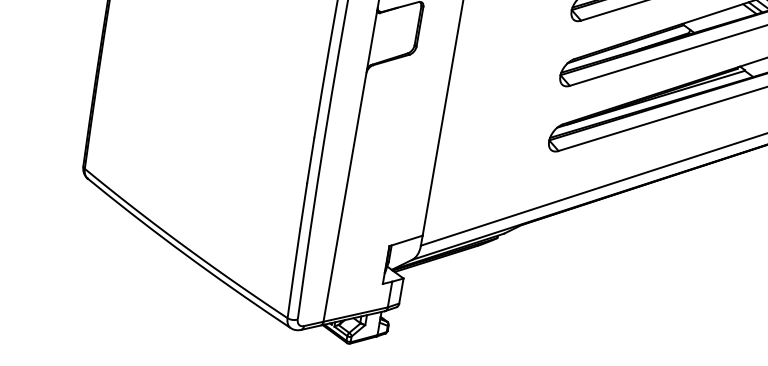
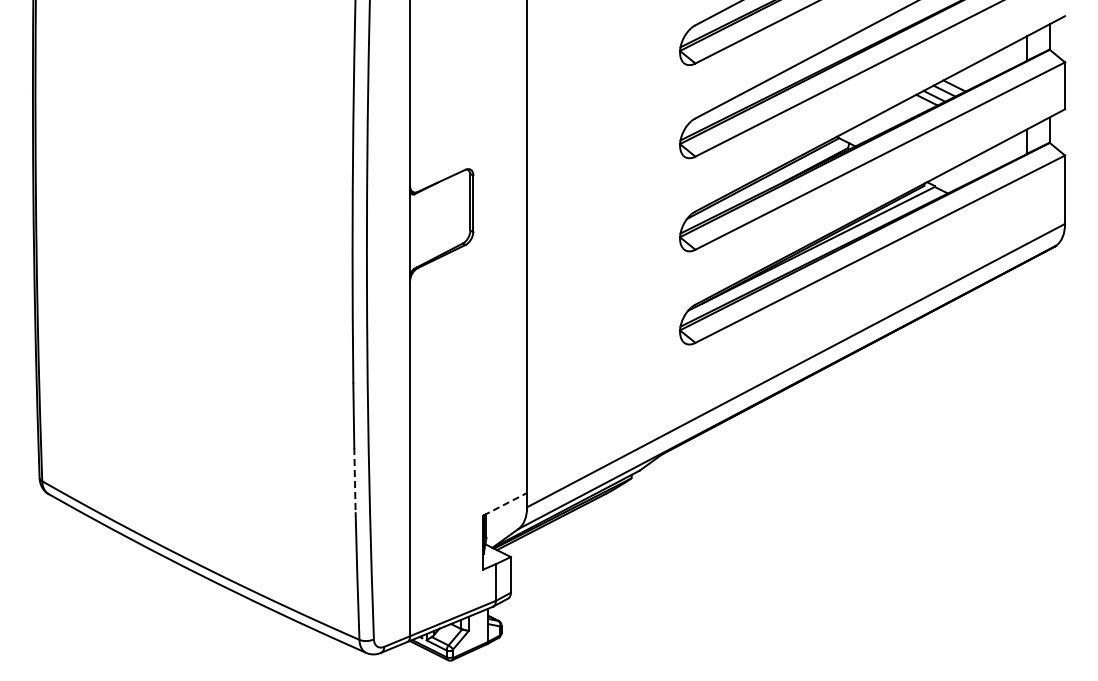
line: (303, 206) -> (354, 480), solid -> dashed
line: (406, 241) -> (505, 504), solid -> dashed

